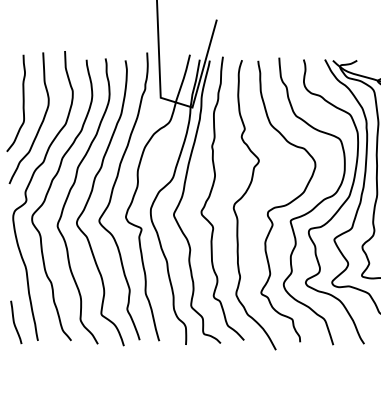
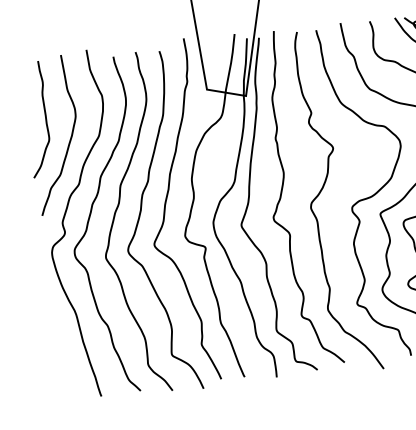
curve: (15, 323) -> (72, 379), removed

